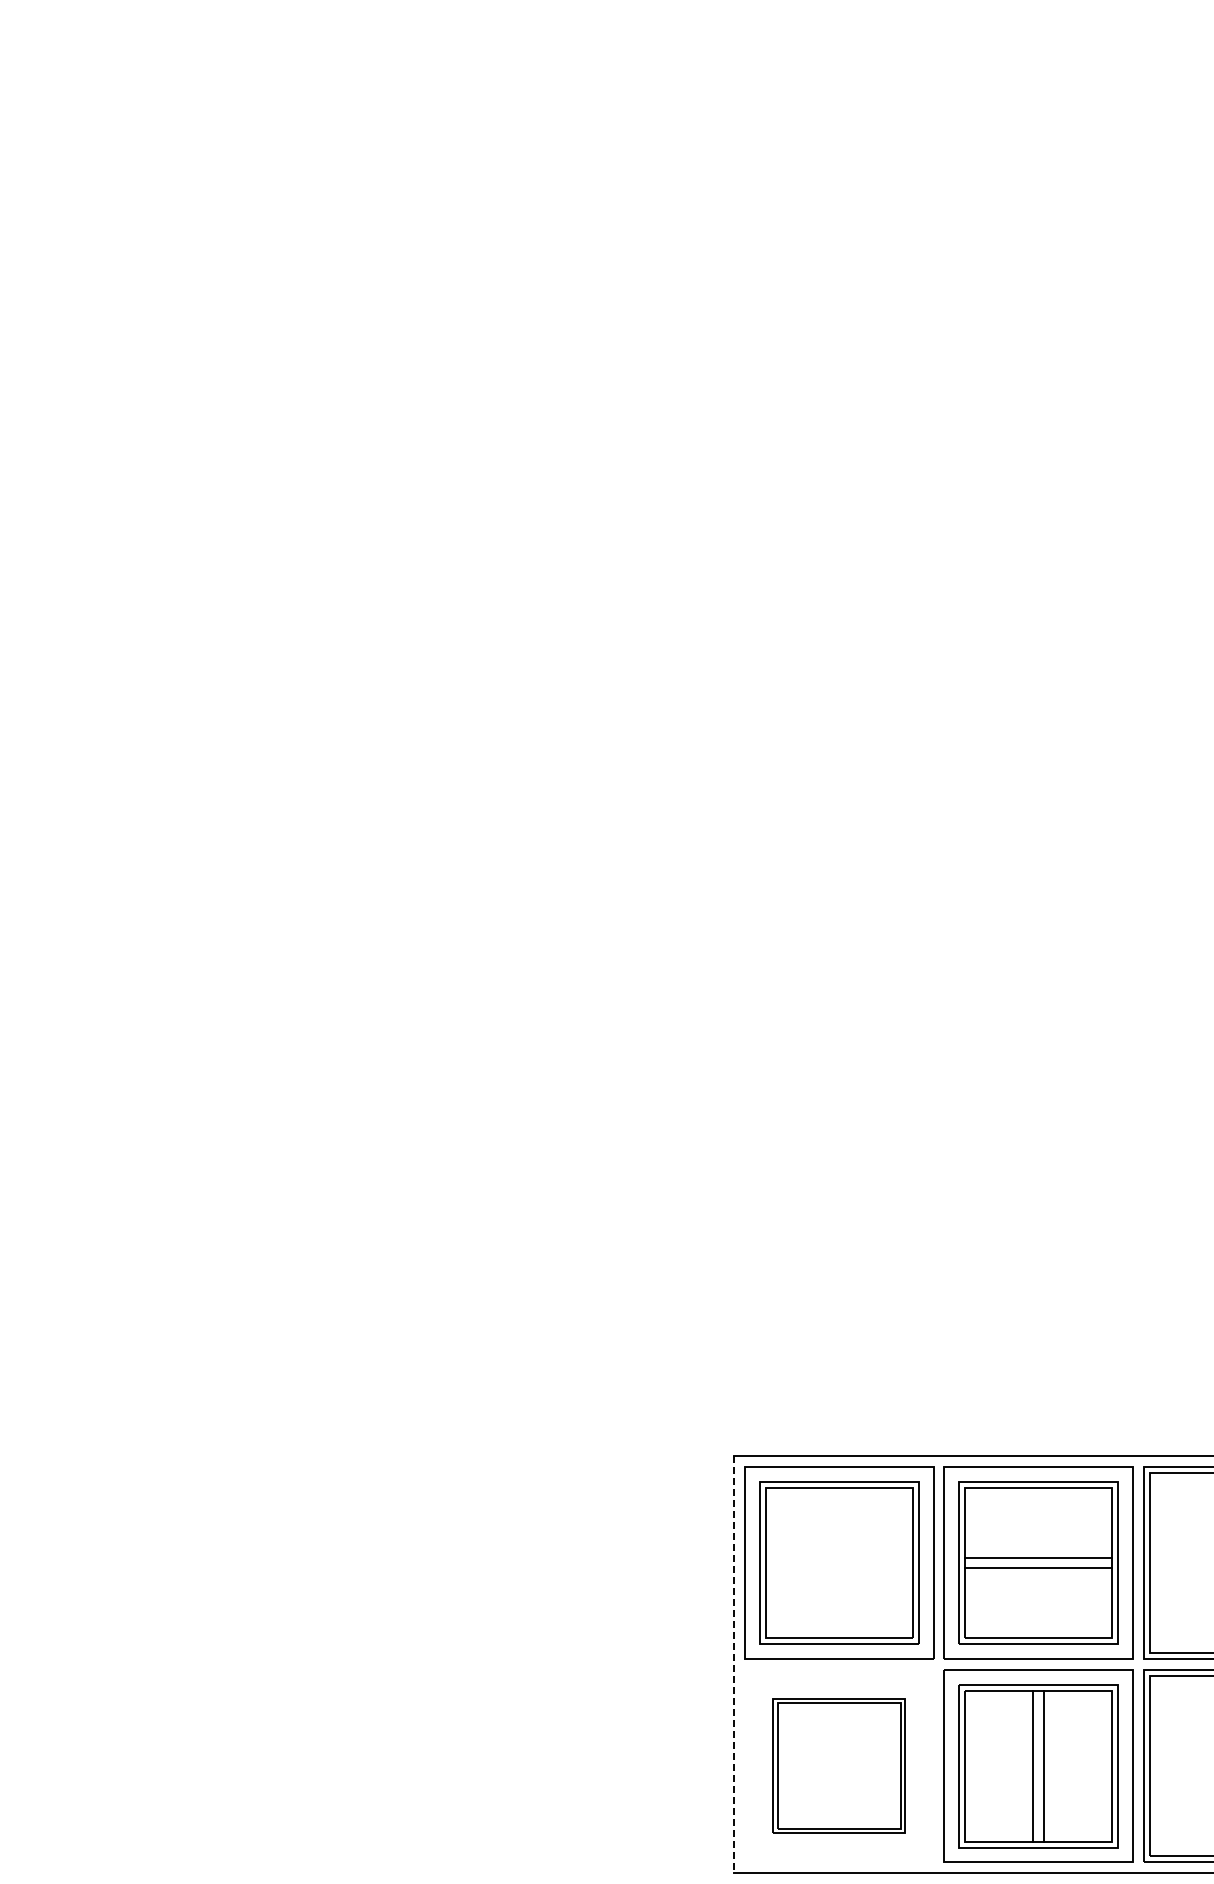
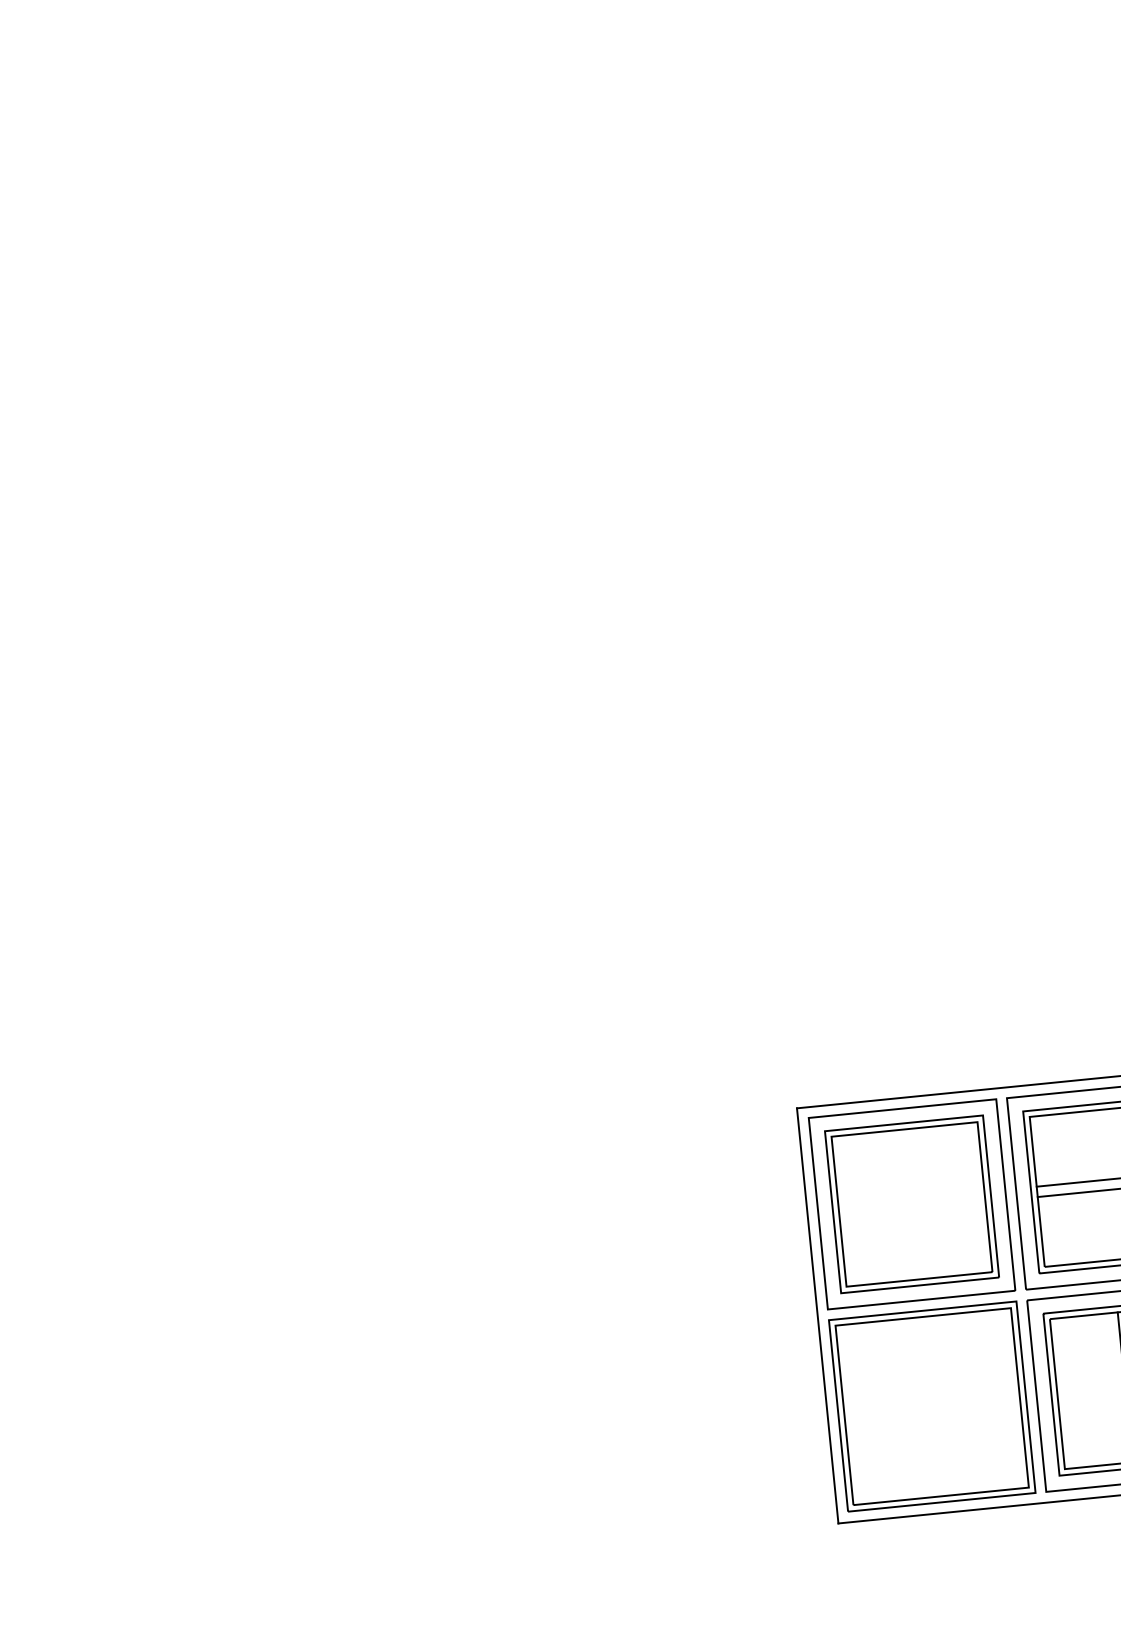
line: (734, 1664) -> (817, 1315), dashed -> solid
part: (839, 1765) -> (932, 1405), size x1.43

